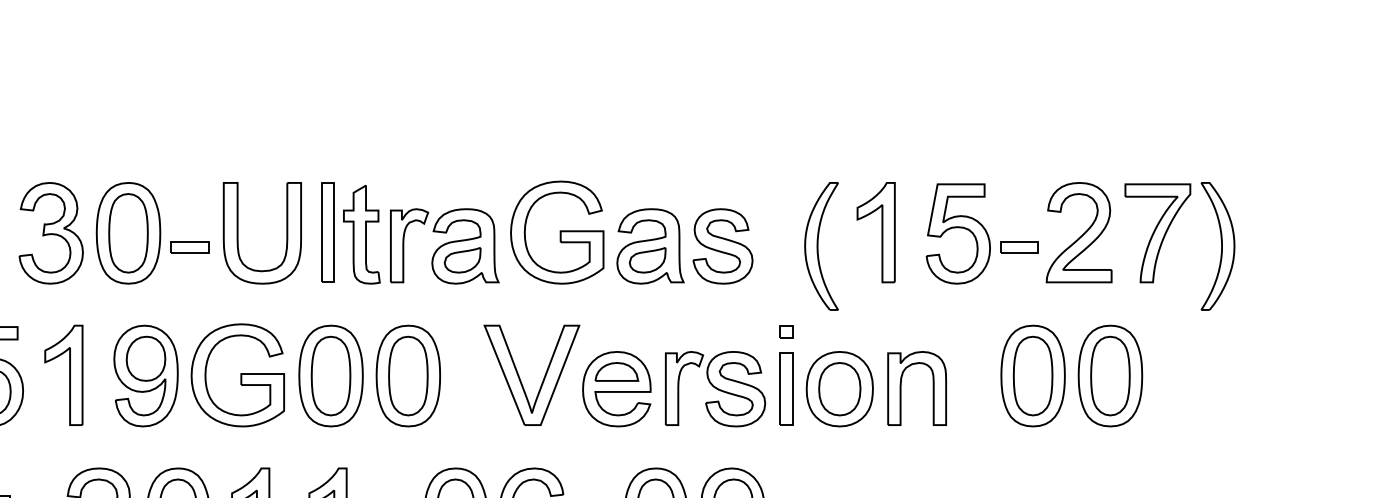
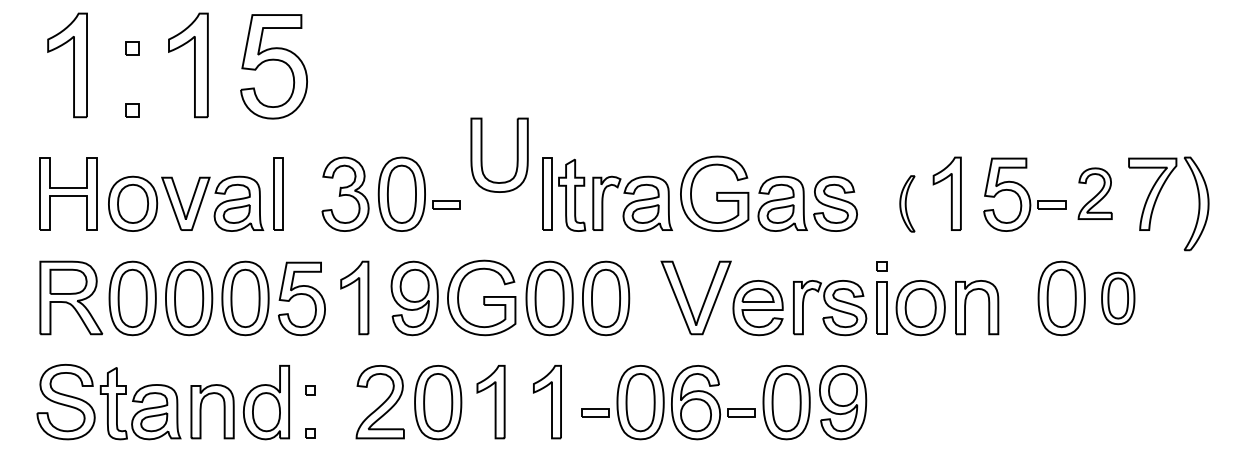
part: (238, 232) -> (482, 154), moved
part: (1078, 232) -> (1094, 193), size x0.7
part: (821, 245) -> (907, 203), size x0.6
part: (1110, 376) -> (1118, 298), size x0.7

